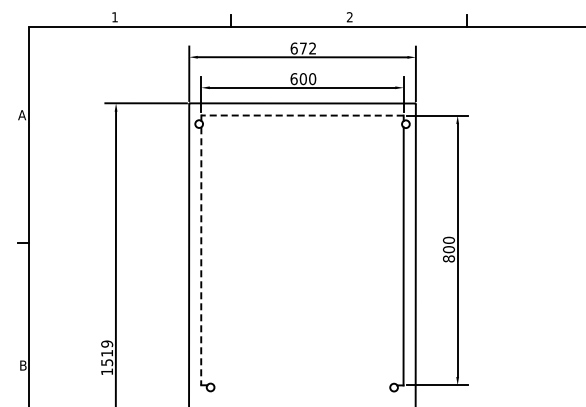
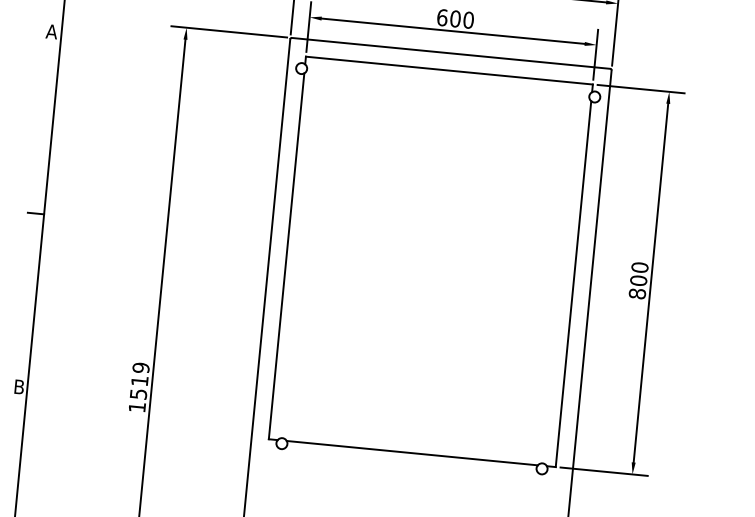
line: (302, 115) -> (449, 70), dashed -> solid
line: (201, 256) -> (286, 256), dashed -> solid
line: (301, 385) -> (411, 453), added

